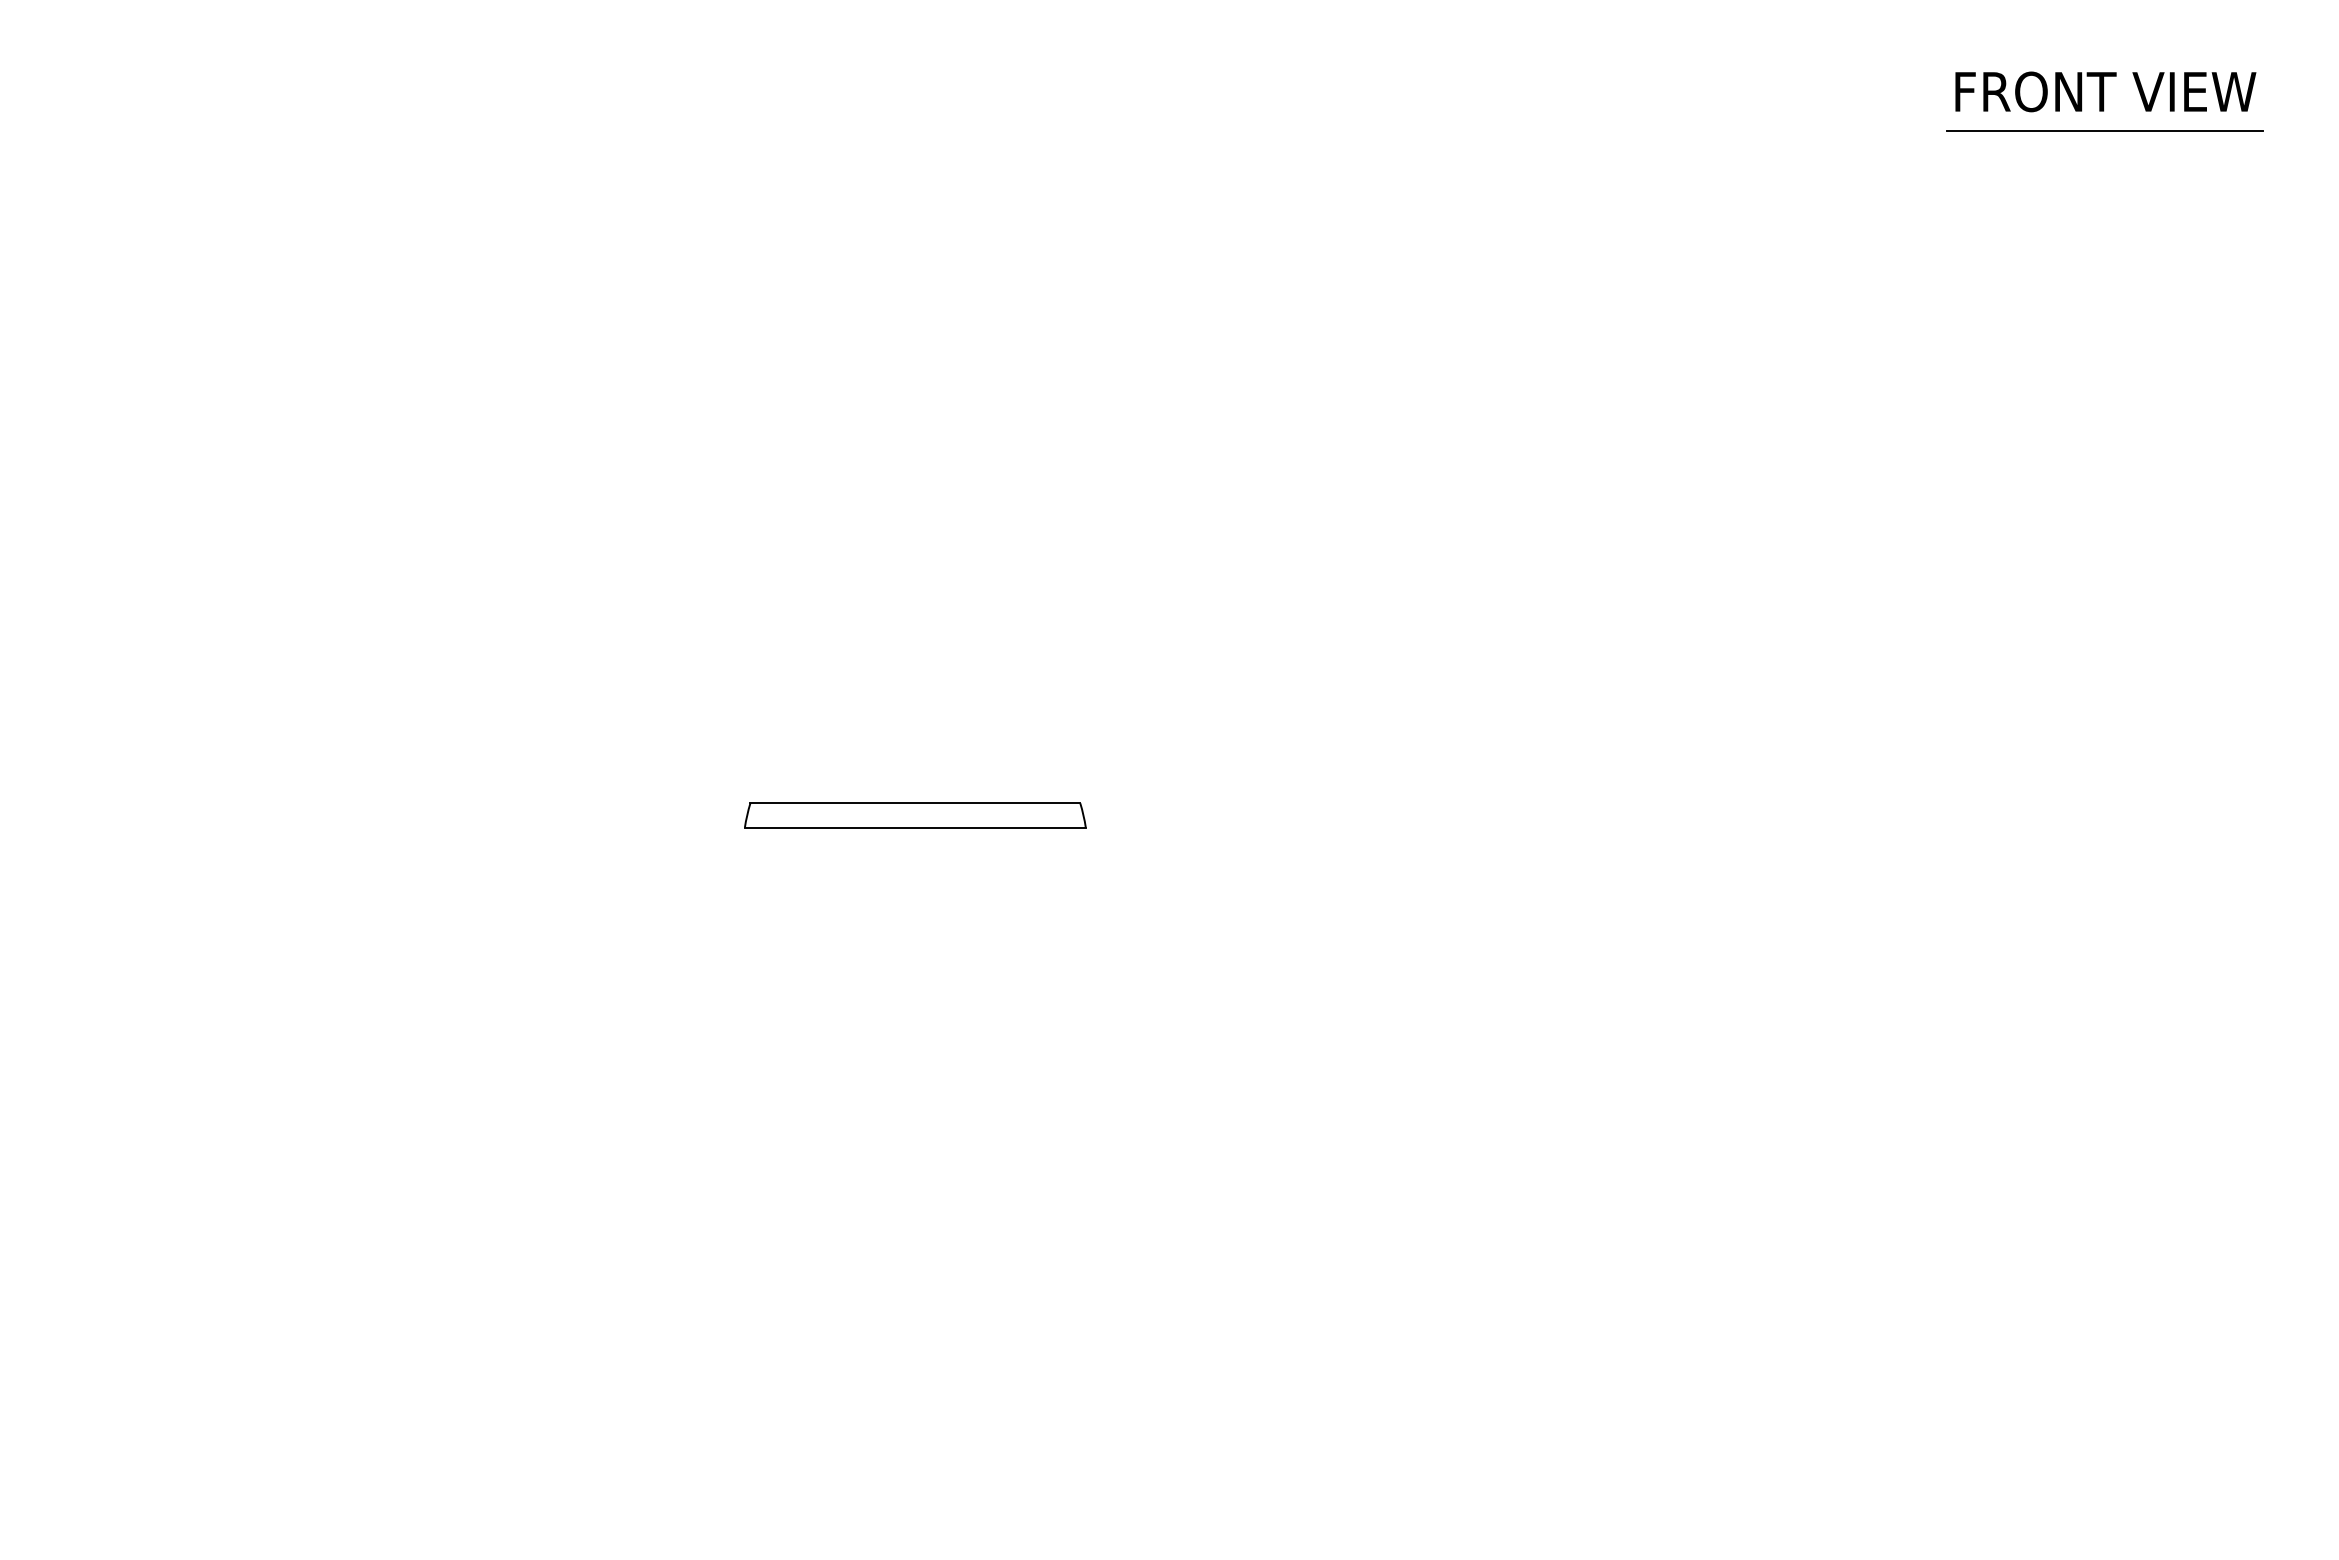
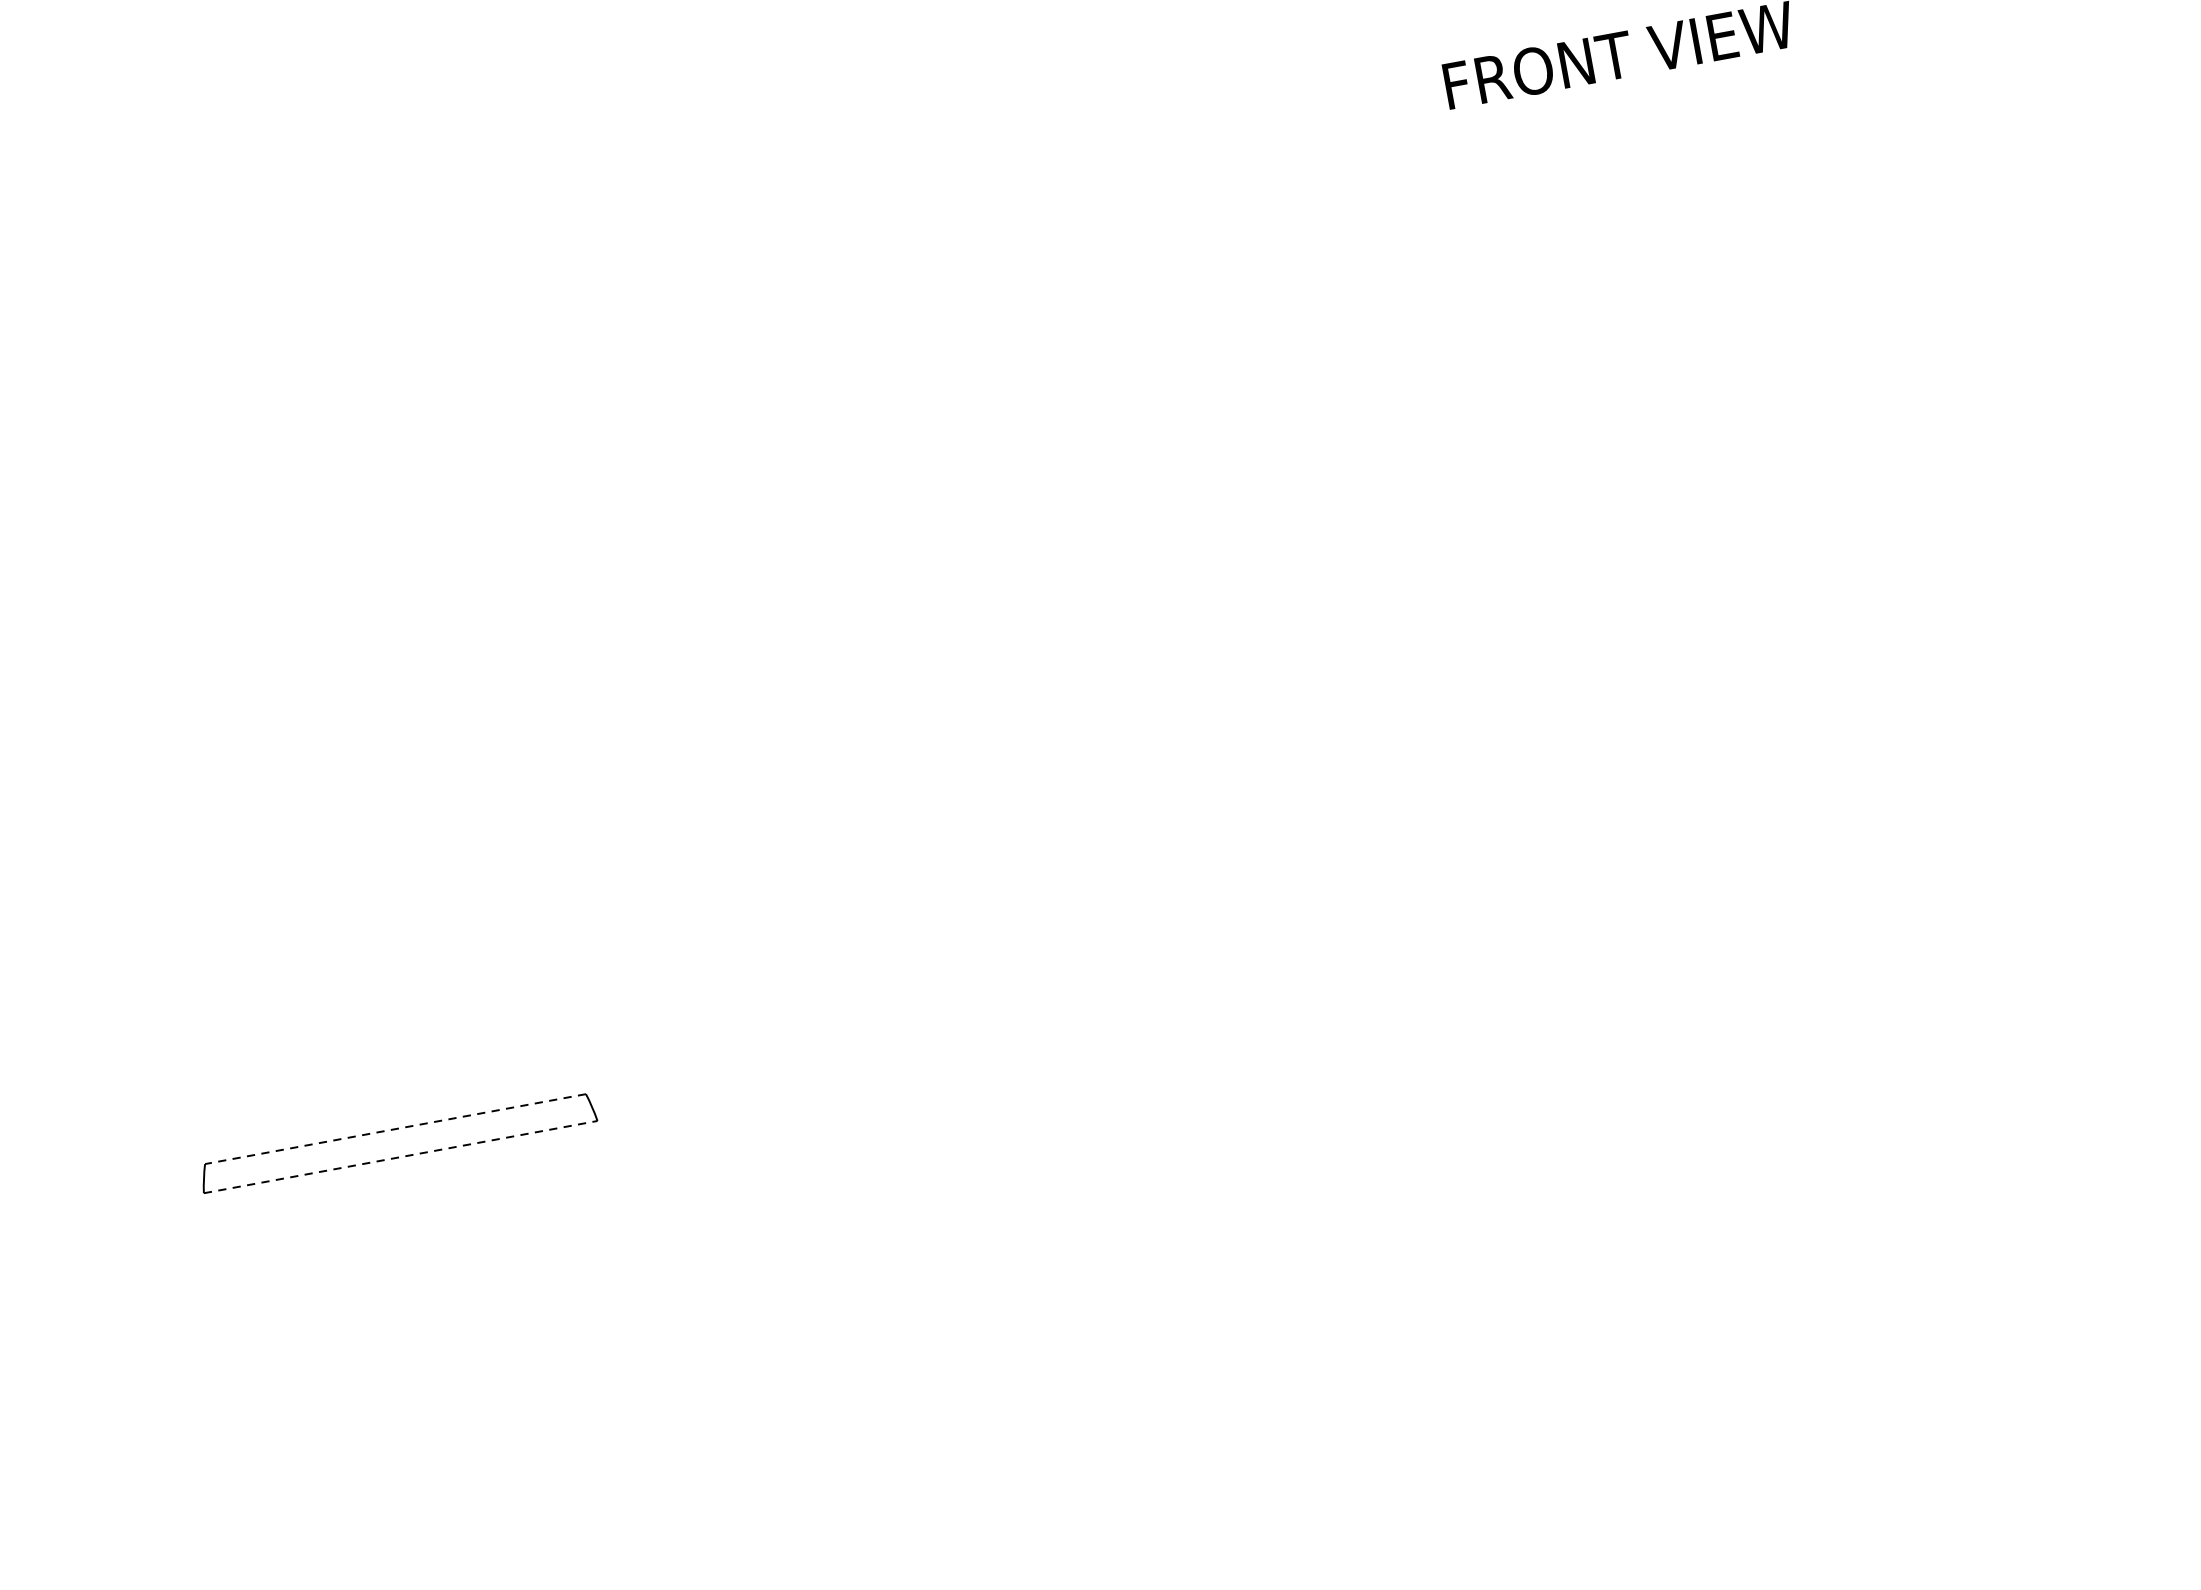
line: (2104, 130) -> (1625, 100), removed
line: (915, 803) -> (395, 1129), solid -> dashed
line: (915, 827) -> (400, 1156), solid -> dashed

